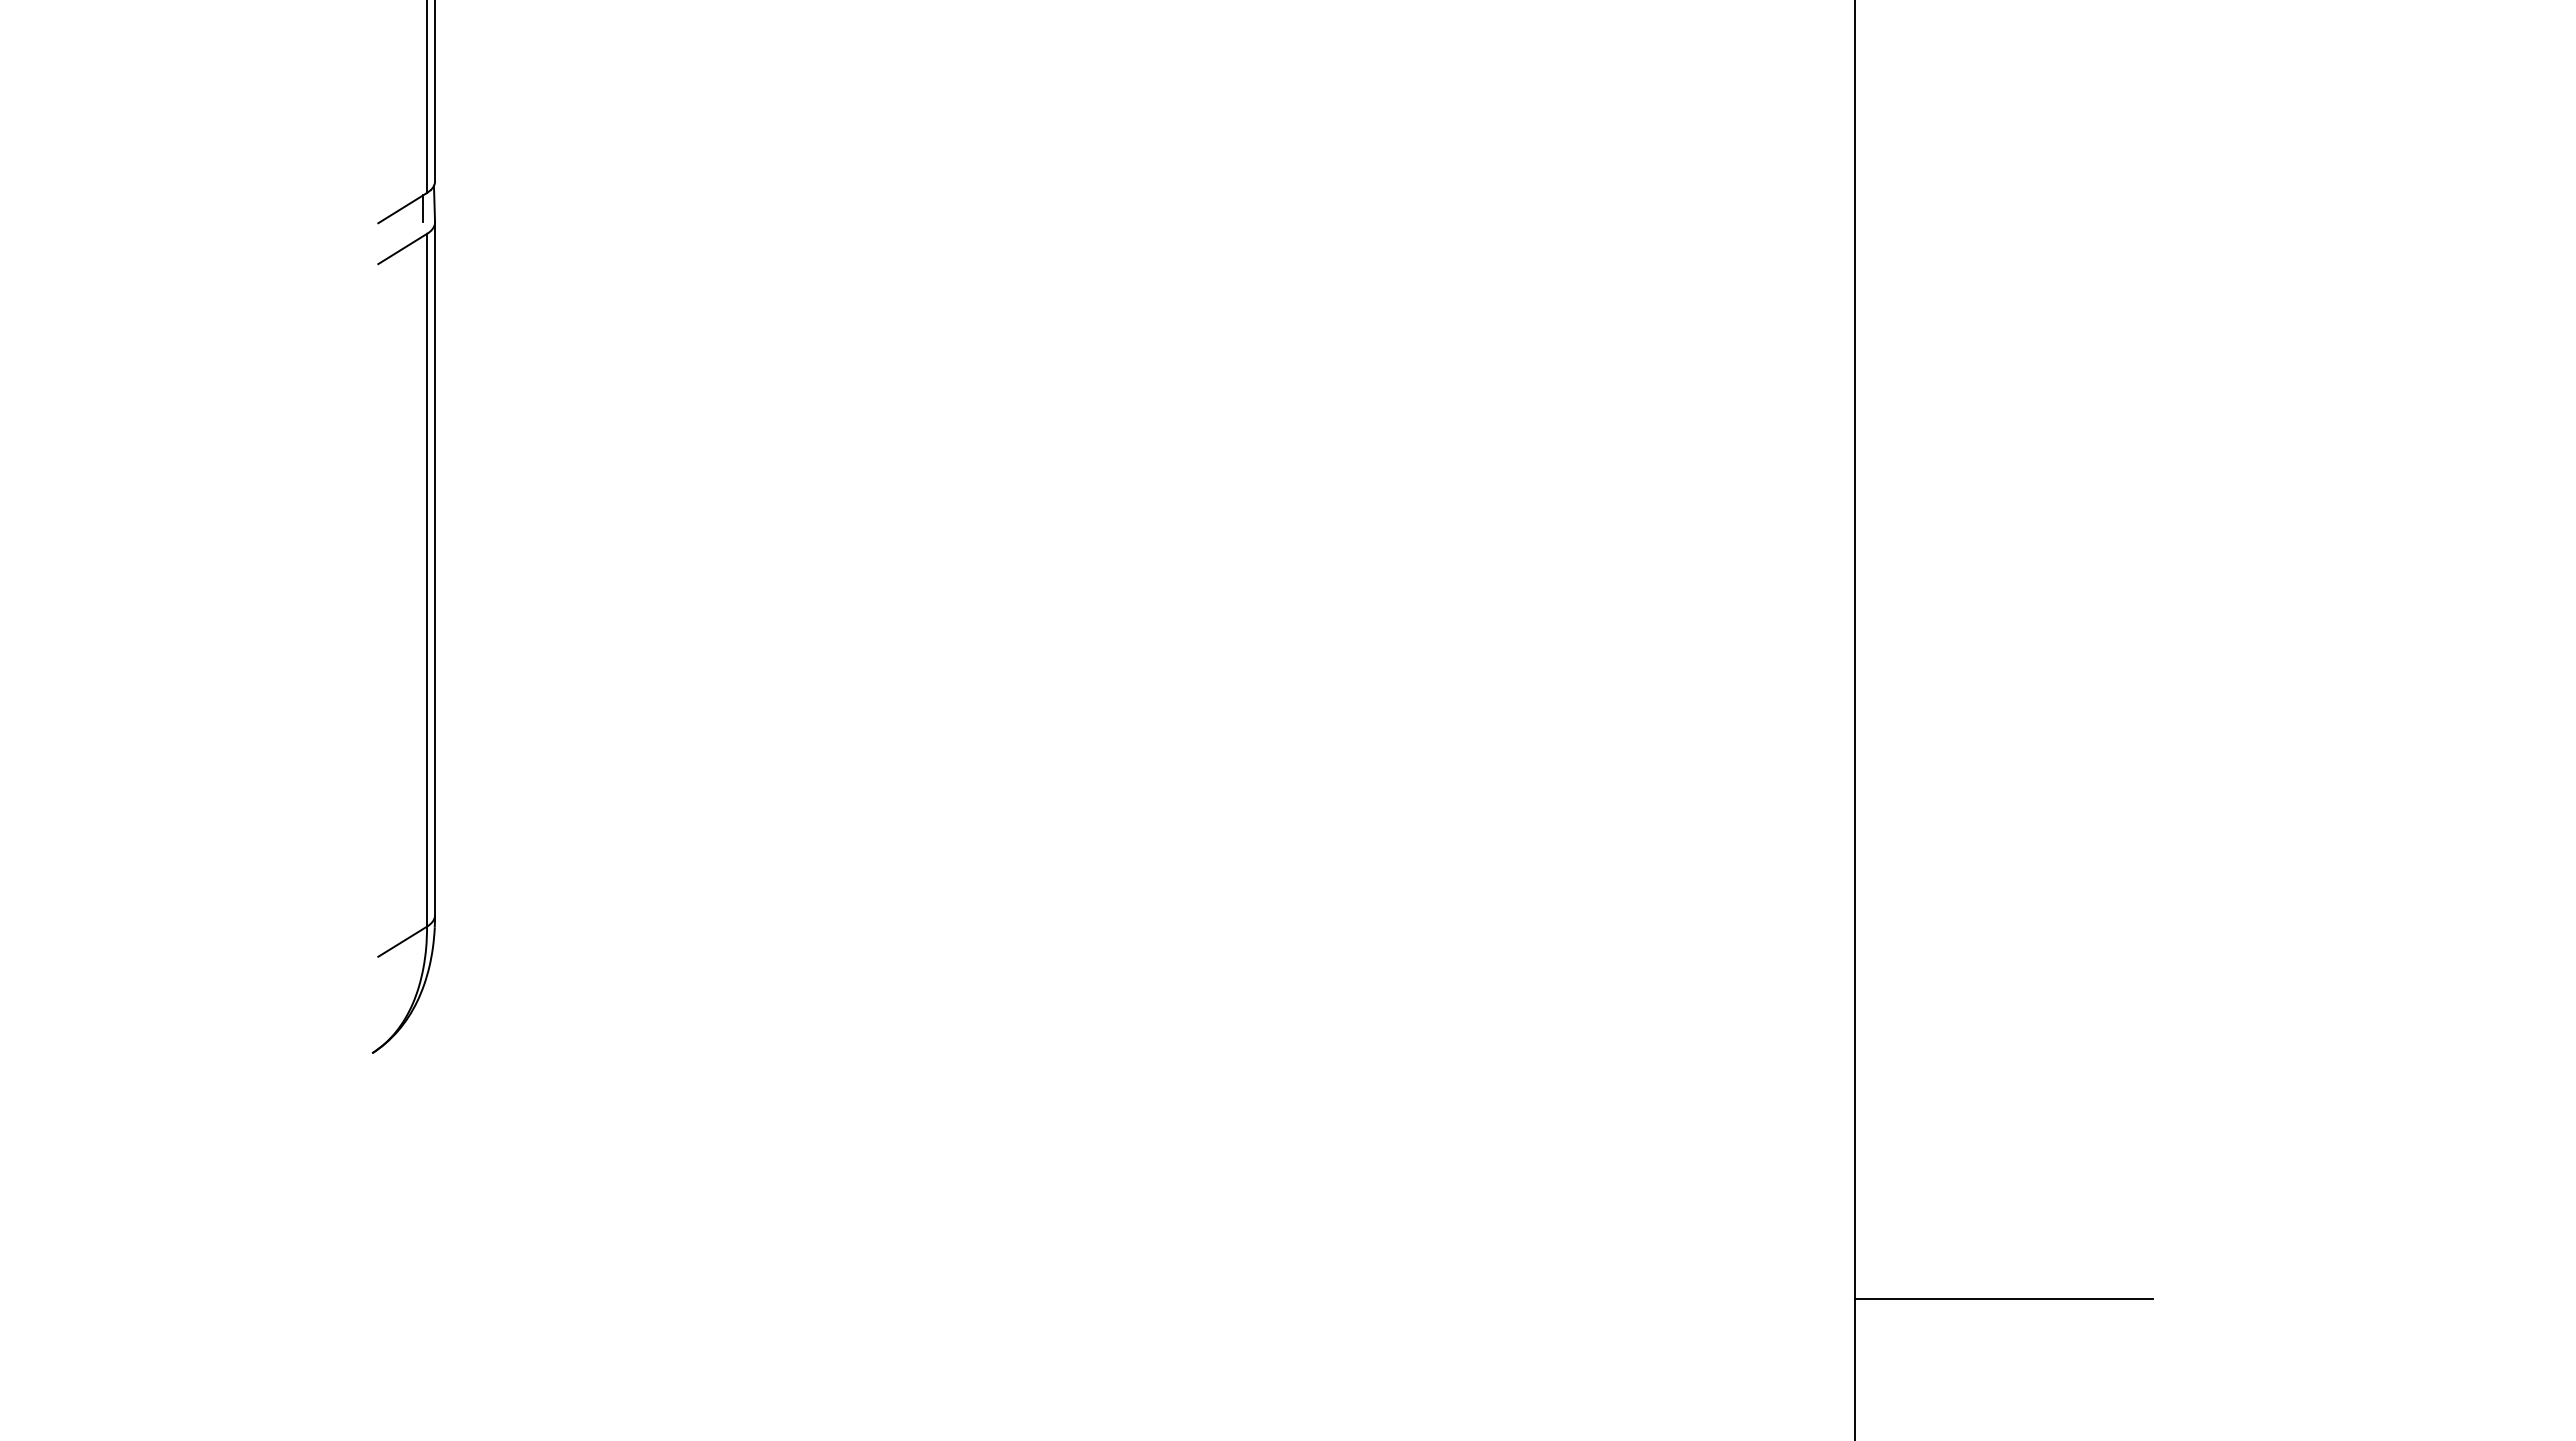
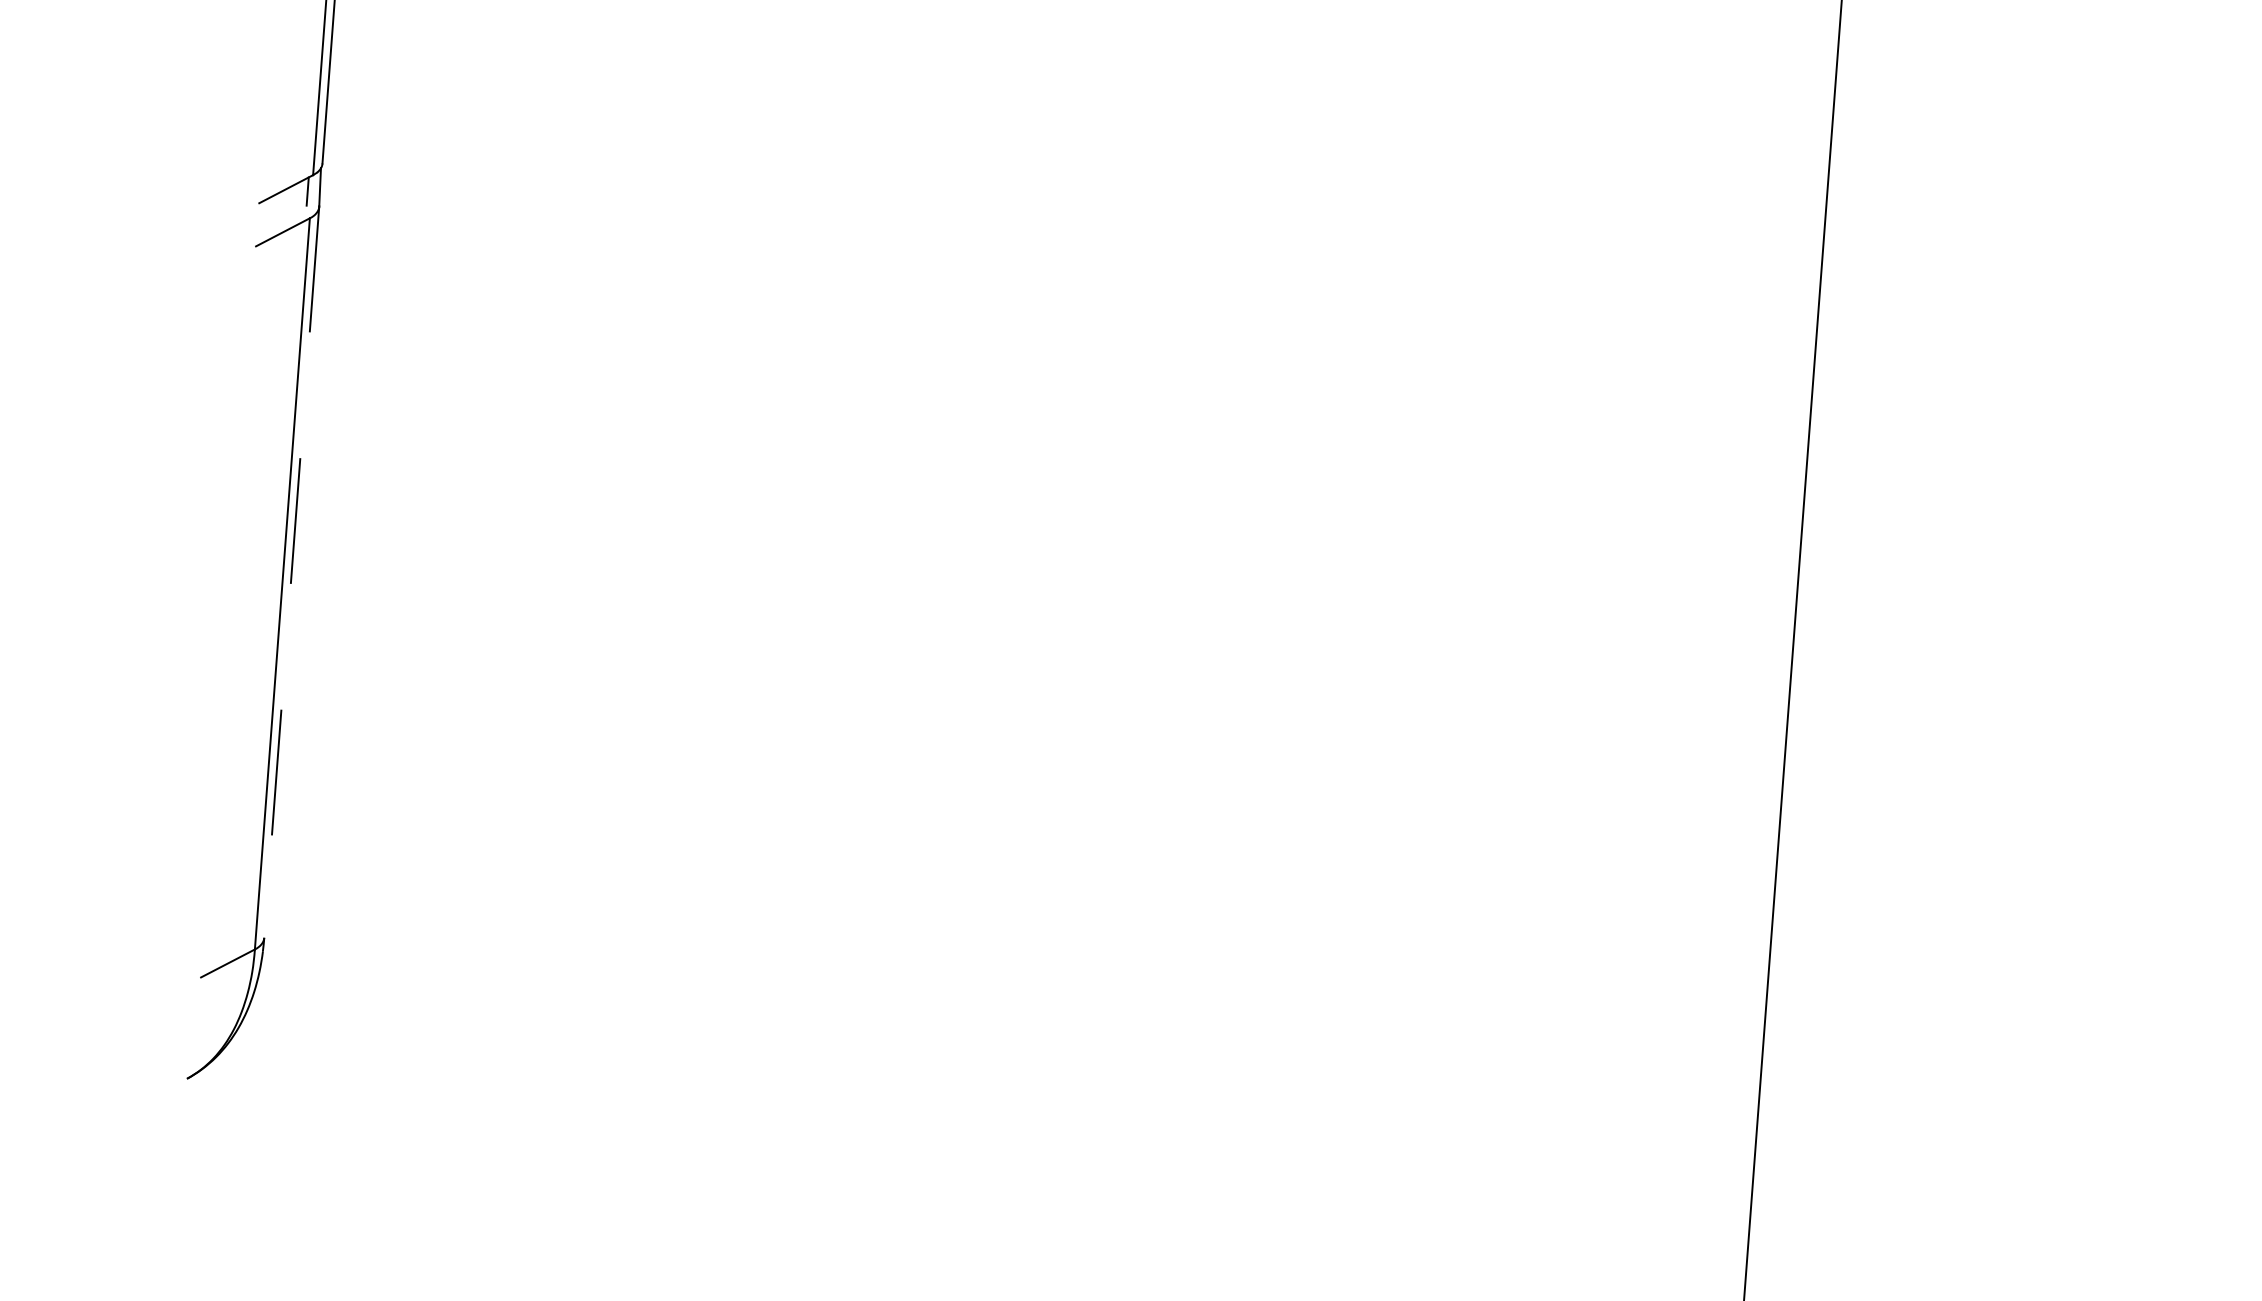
line: (435, 569) -> (292, 573), solid -> dashed

